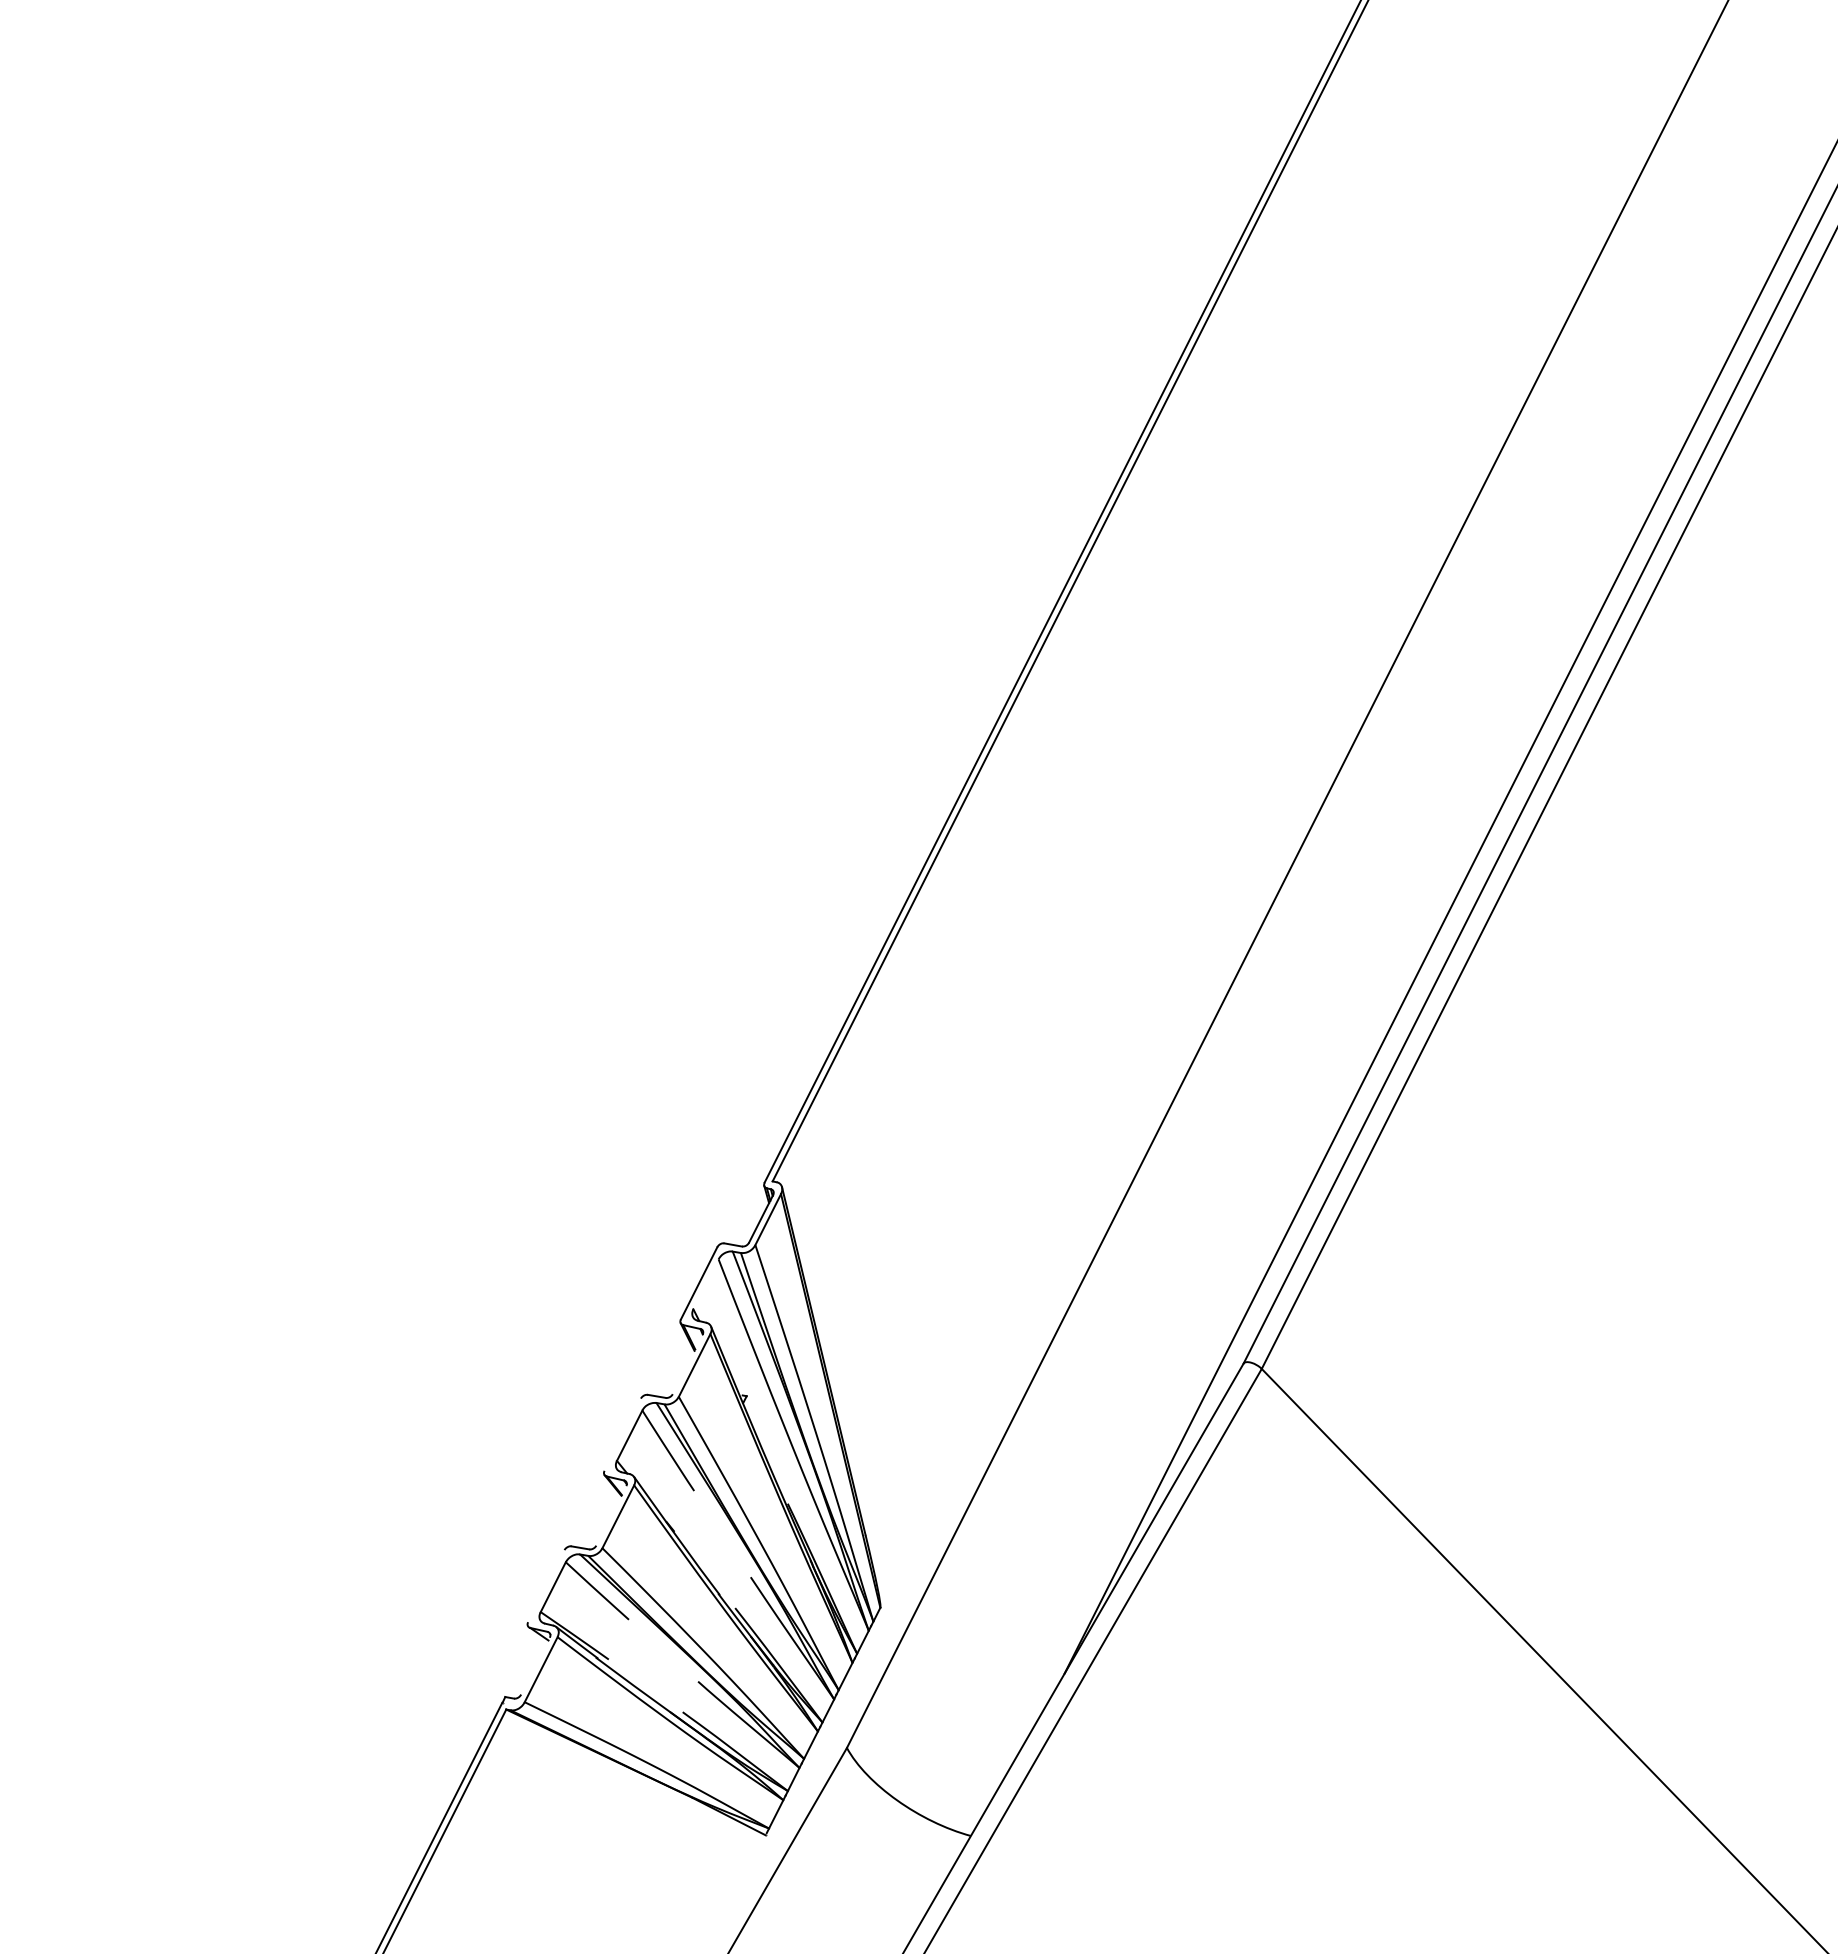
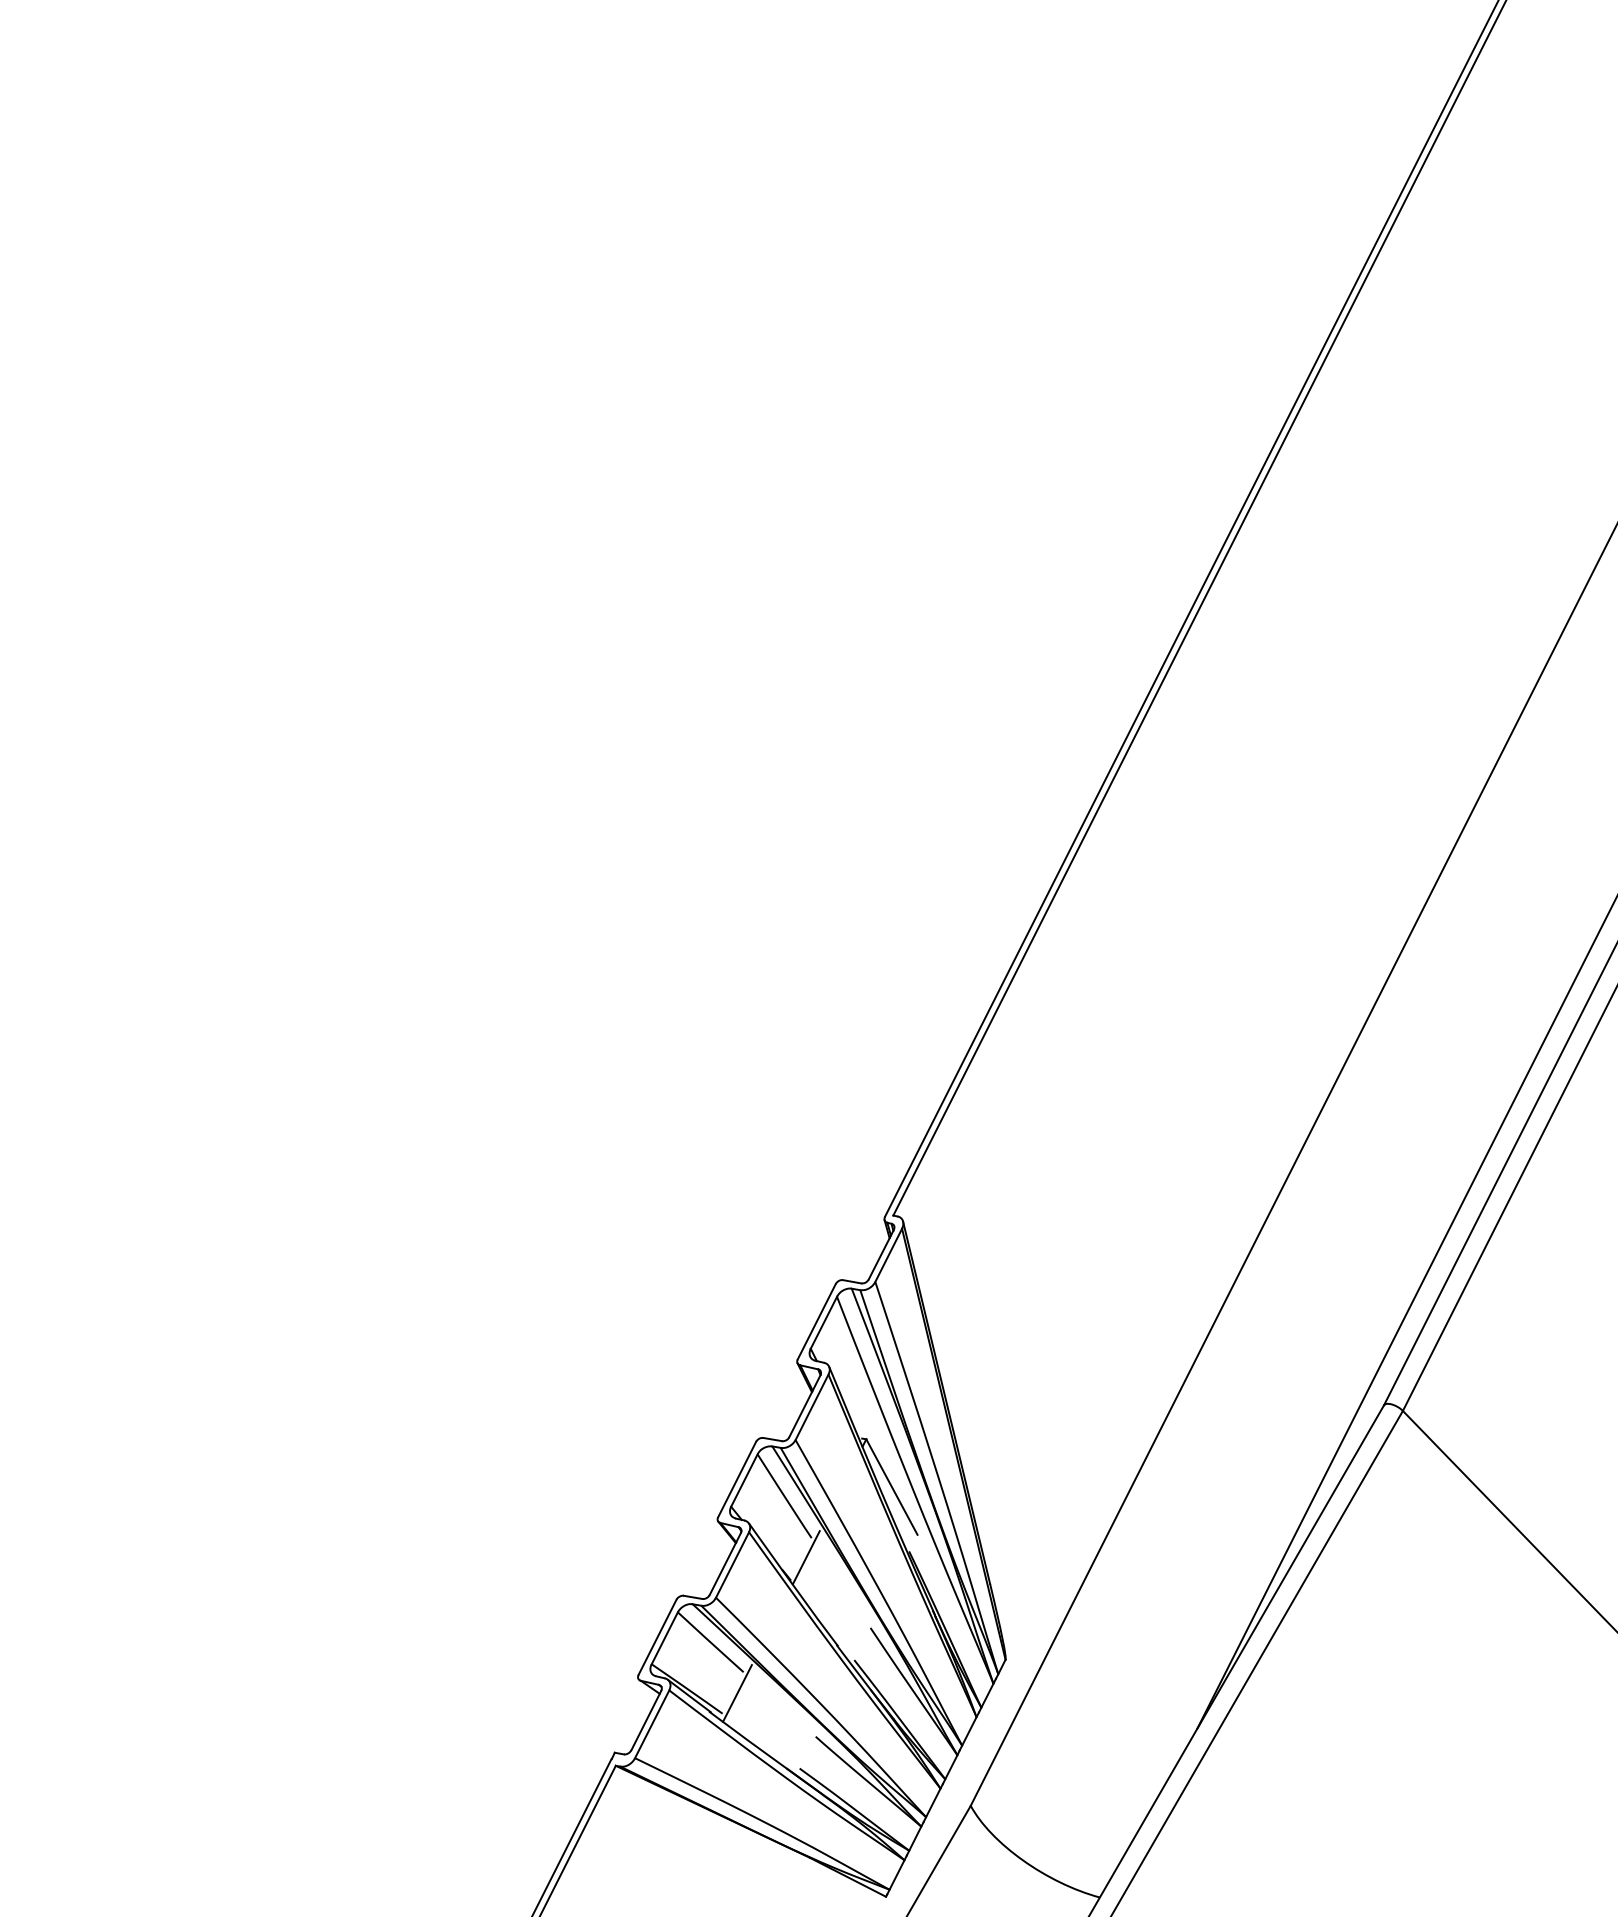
line: (705, 1284) -> (823, 1322), added
line: (687, 1364) -> (804, 1406), added
line: (622, 1434) -> (736, 1479), added
line: (770, 1441) -> (891, 1486), added
line: (689, 1509) -> (806, 1557), added
line: (611, 1515) -> (725, 1563), added
line: (546, 1586) -> (657, 1637), added
line: (622, 1639) -> (736, 1692), added
line: (535, 1665) -> (646, 1719), added

